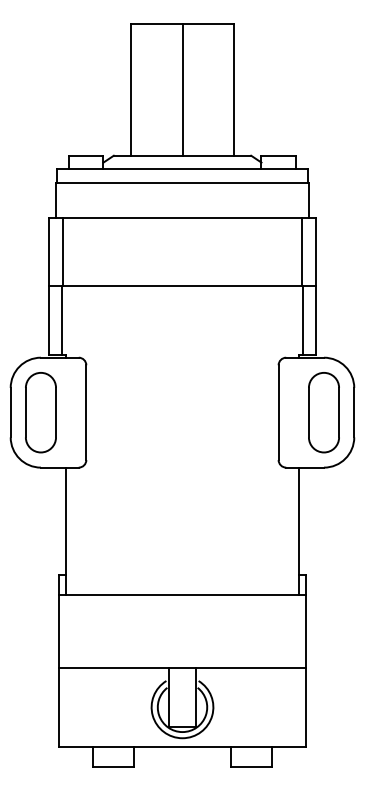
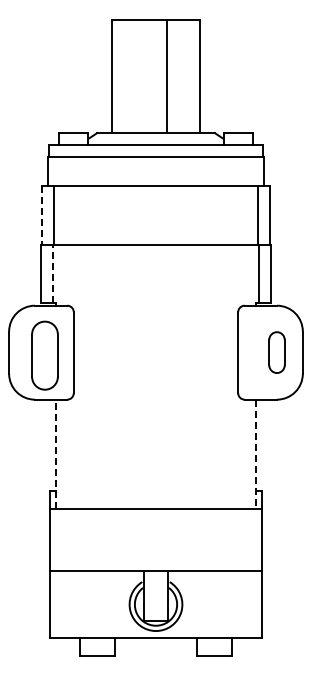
line: (183, 89) -> (167, 76), moved
line: (49, 252) -> (42, 215), solid -> dashed
line: (62, 320) -> (53, 273), solid -> dashed
part: (40, 412) -> (44, 355), moved
part: (323, 412) -> (276, 352), size x0.6
line: (66, 531) -> (56, 454), solid -> dashed
line: (298, 531) -> (255, 454), solid -> dashed

